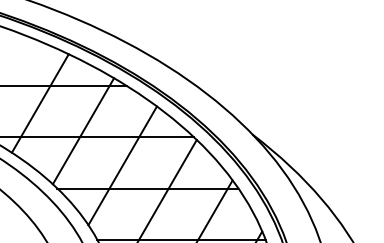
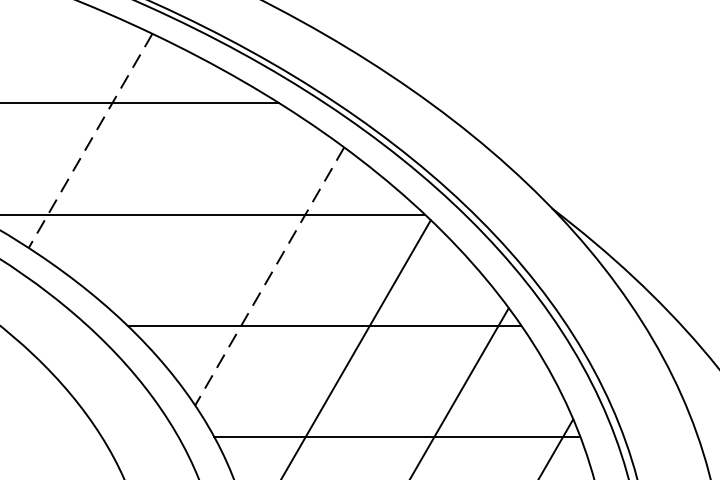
line: (40, 103) -> (90, 140), solid -> dashed
line: (83, 131) -> (184, 201), removed
line: (122, 165) -> (269, 275), solid -> dashed

